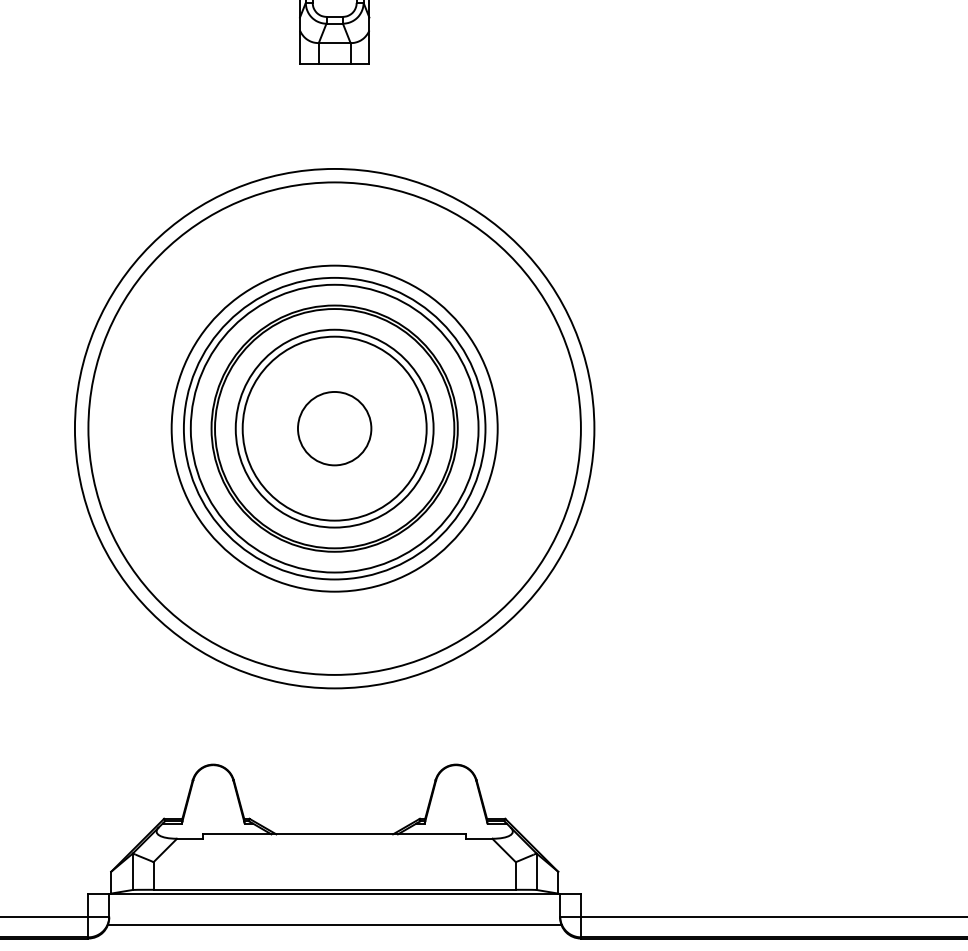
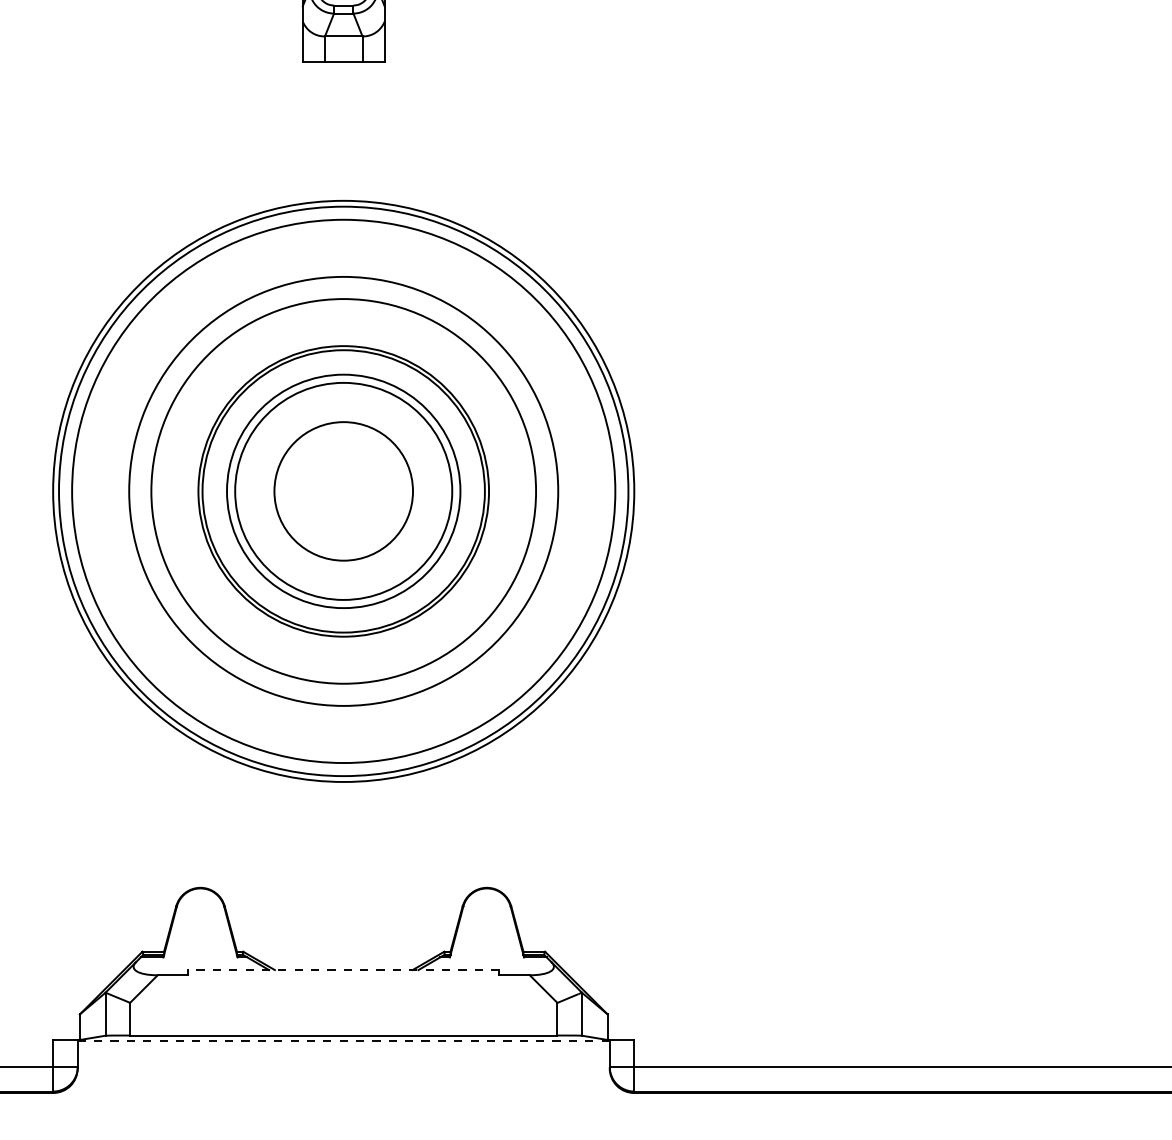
circle: (334, 427) -> (343, 490), size x0.7
circle: (334, 428) -> (343, 491), size x1.6
circle: (334, 428) -> (343, 491), size x1.6
circle: (334, 428) -> (343, 491), size x1.6
line: (334, 834) -> (343, 970), solid -> dashed
line: (334, 894) -> (343, 1040), solid -> dashed
line: (334, 925) -> (343, 1077), removed

